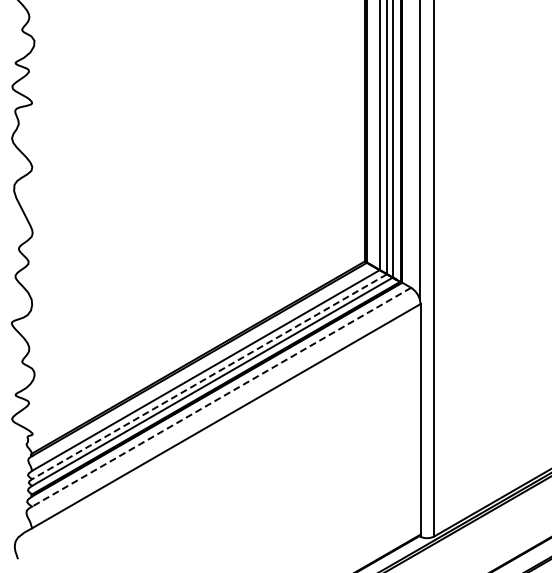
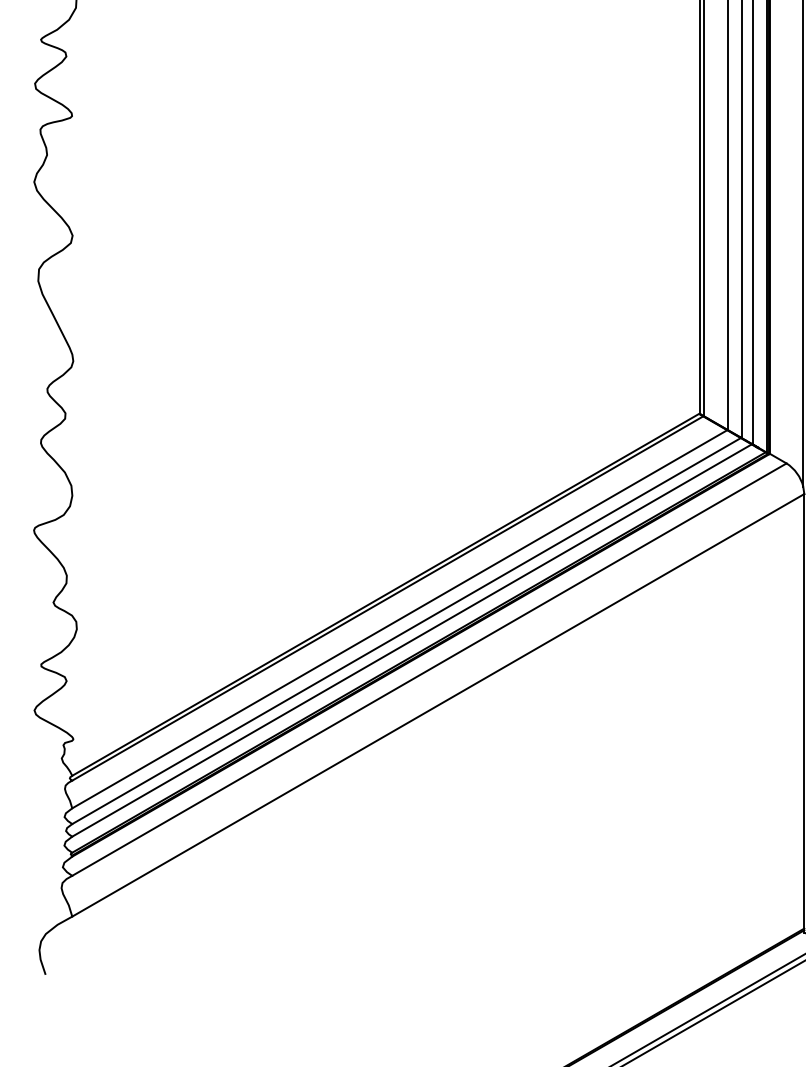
line: (209, 376) -> (406, 630), dashed -> solid
line: (221, 397) -> (429, 670), dashed -> solid

